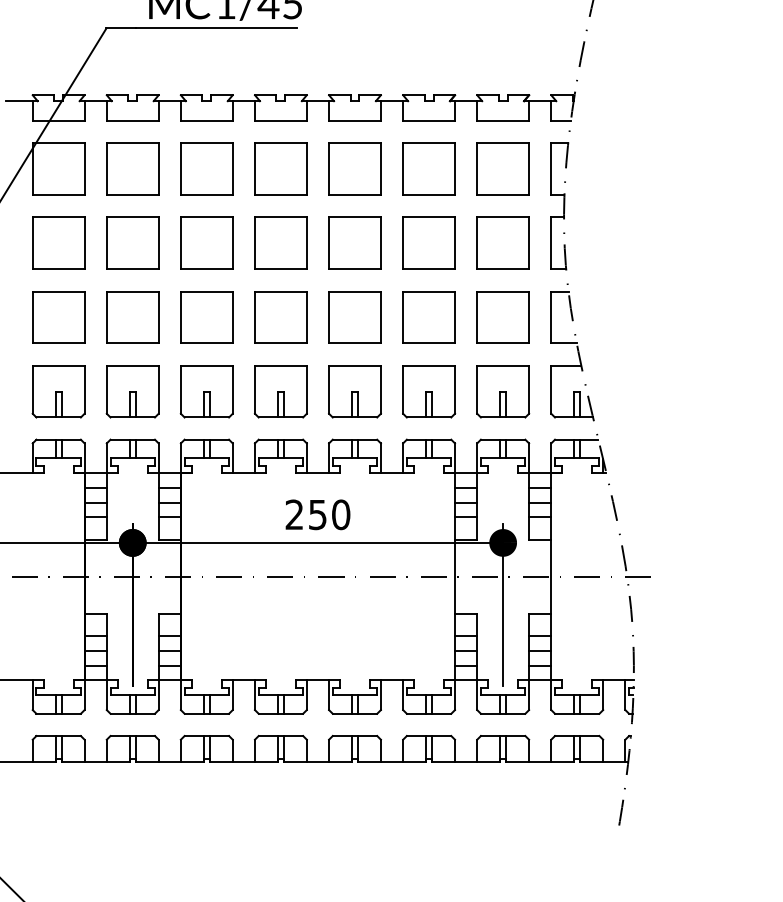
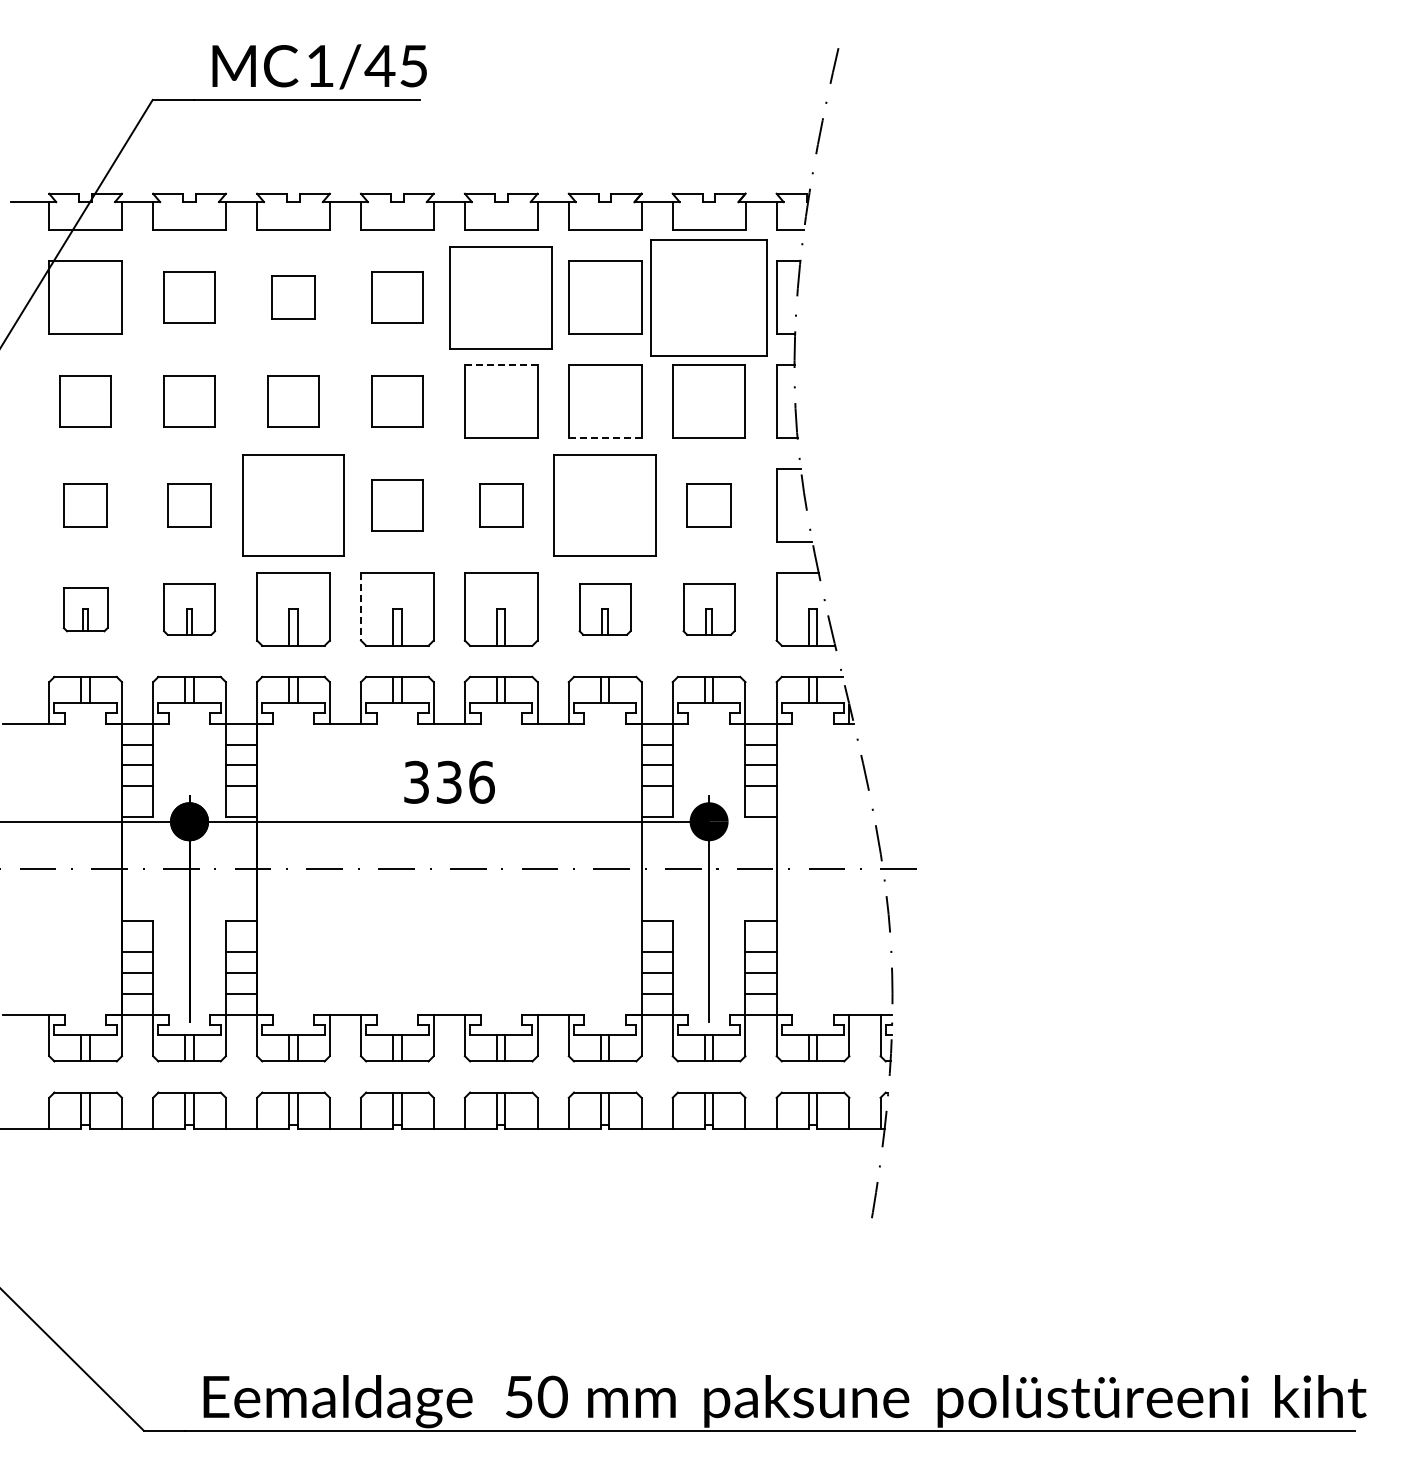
part: (132, 169) -> (189, 297), size x0.7
part: (206, 169) -> (293, 297), size x0.6
part: (281, 169) -> (397, 297), size x0.7
part: (355, 169) -> (501, 297), size x1.4
part: (502, 169) -> (708, 297), size x1.6
line: (355, 217) -> (501, 365), solid -> dashed
part: (58, 243) -> (85, 401), size x0.7
part: (132, 243) -> (189, 401), size x0.7
part: (206, 243) -> (293, 401), size x0.7
part: (281, 243) -> (397, 401), size x0.7
line: (429, 268) -> (605, 437), solid -> dashed
part: (58, 317) -> (85, 505), size x0.6
part: (132, 317) -> (189, 505), size x0.6
part: (206, 317) -> (293, 505), size x1.4
part: (281, 317) -> (397, 505), size x0.7
part: (355, 317) -> (501, 505), size x0.6
part: (429, 317) -> (605, 505), size x1.4
part: (502, 317) -> (708, 505), size x0.6
line: (255, 389) -> (361, 606), solid -> dashed
part: (58, 391) -> (85, 609), size x0.6
part: (132, 391) -> (189, 609), size x0.7
part: (428, 391) -> (604, 609), size x0.7
part: (502, 391) -> (708, 609), size x0.7
text: (318, 514) -> (449, 781), 250 -> 336

